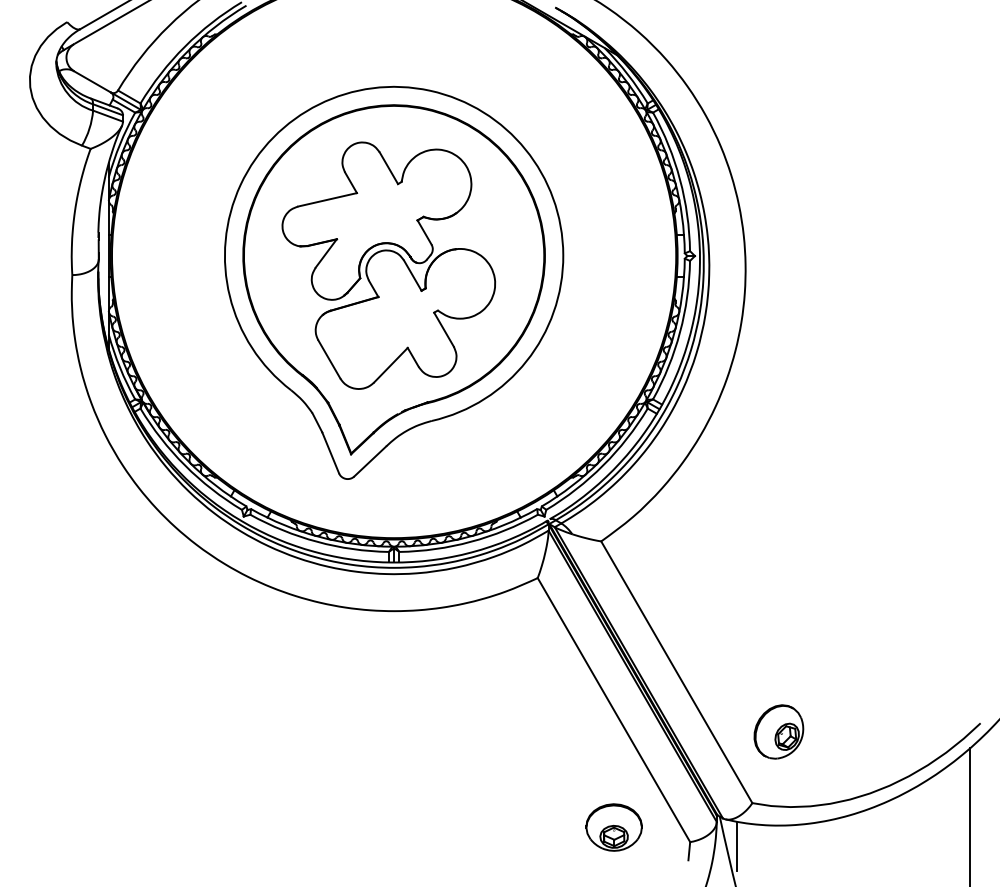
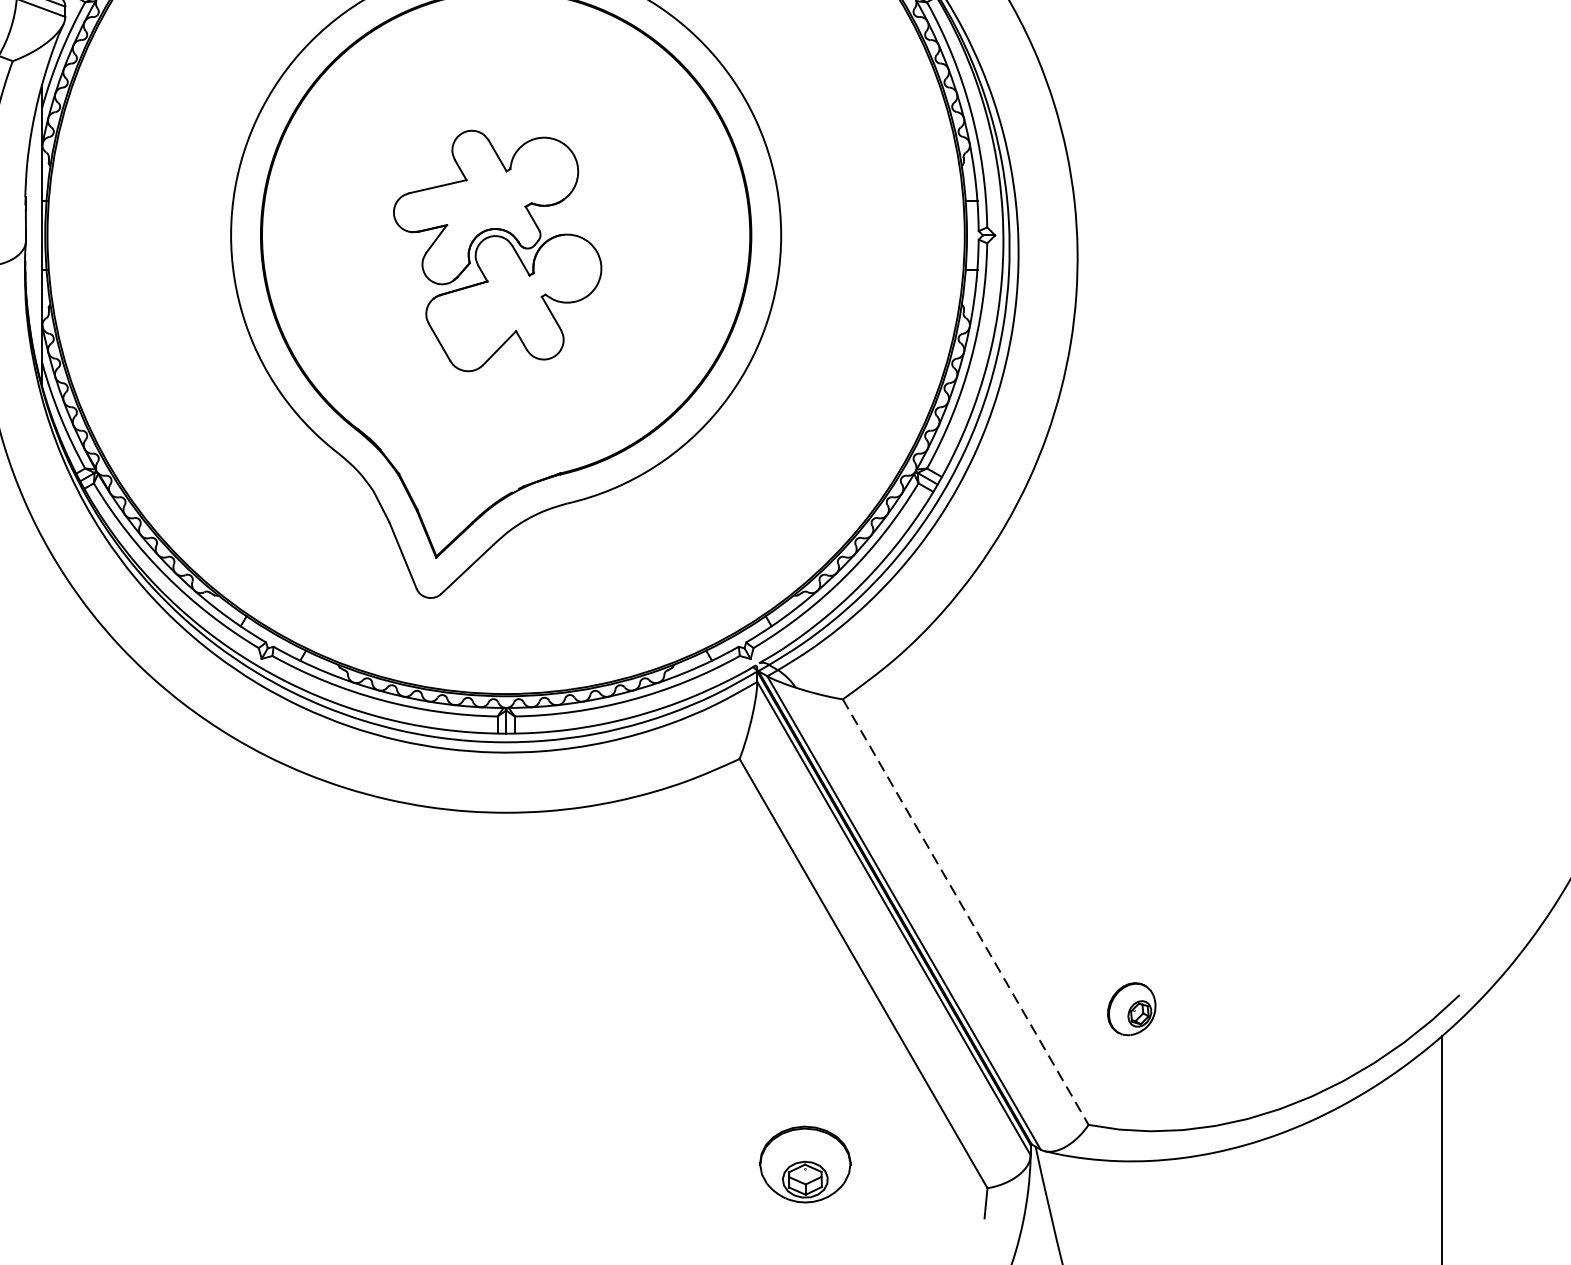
part: (388, 265) -> (497, 250), size x0.6
line: (677, 672) -> (966, 912), solid -> dashed
part: (778, 731) -> (1131, 1008), size x0.6
part: (613, 827) -> (804, 1164), moved
line: (737, 845) -> (1064, 1193), removed

